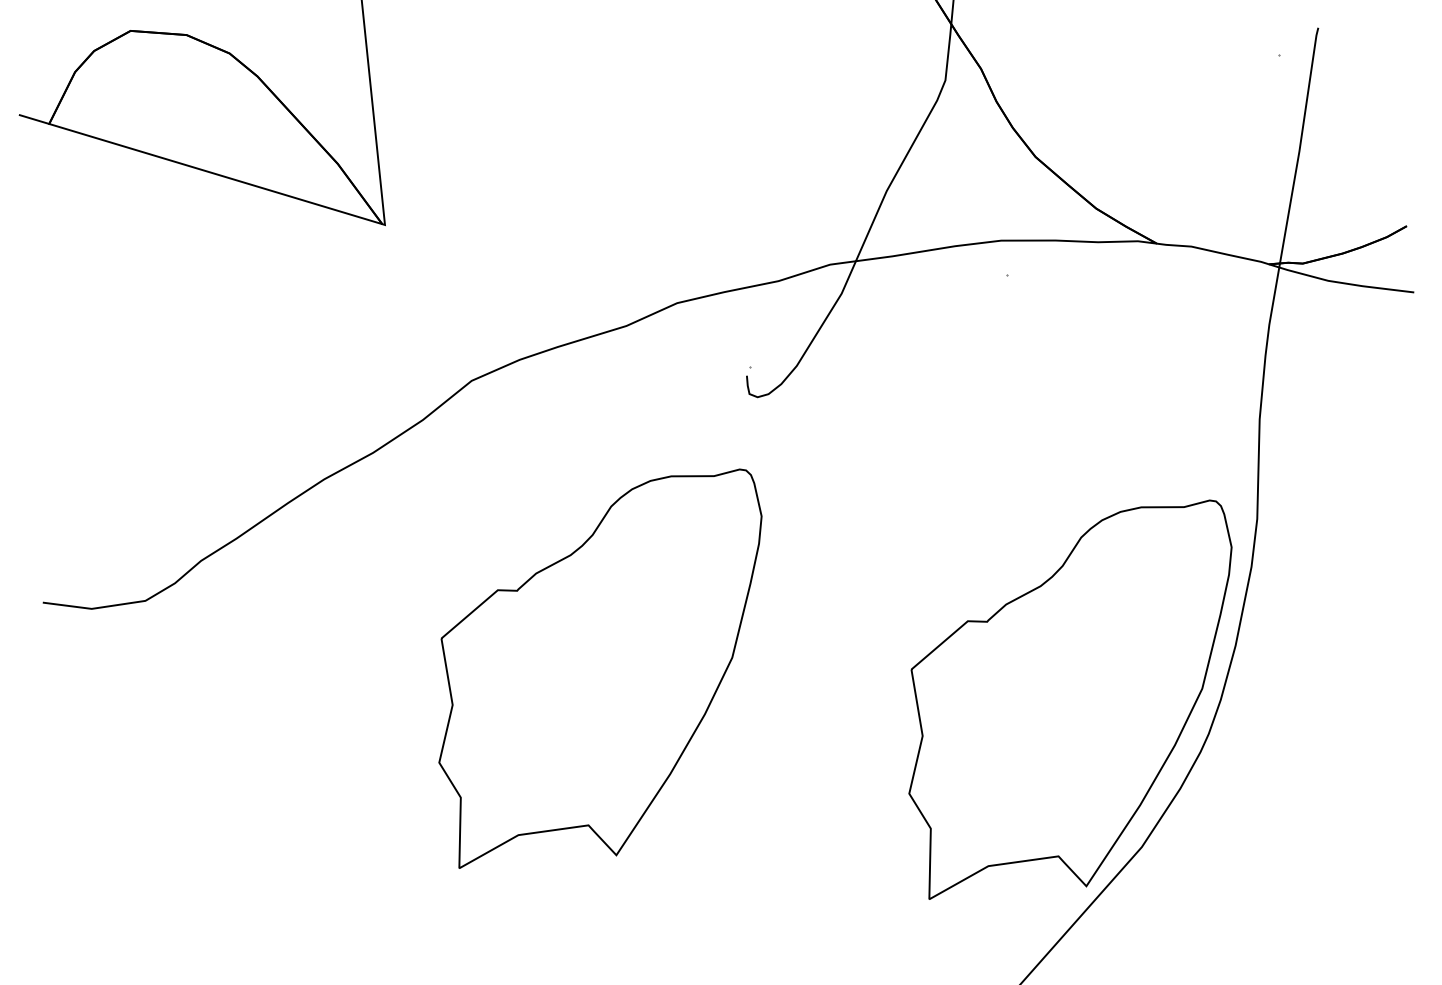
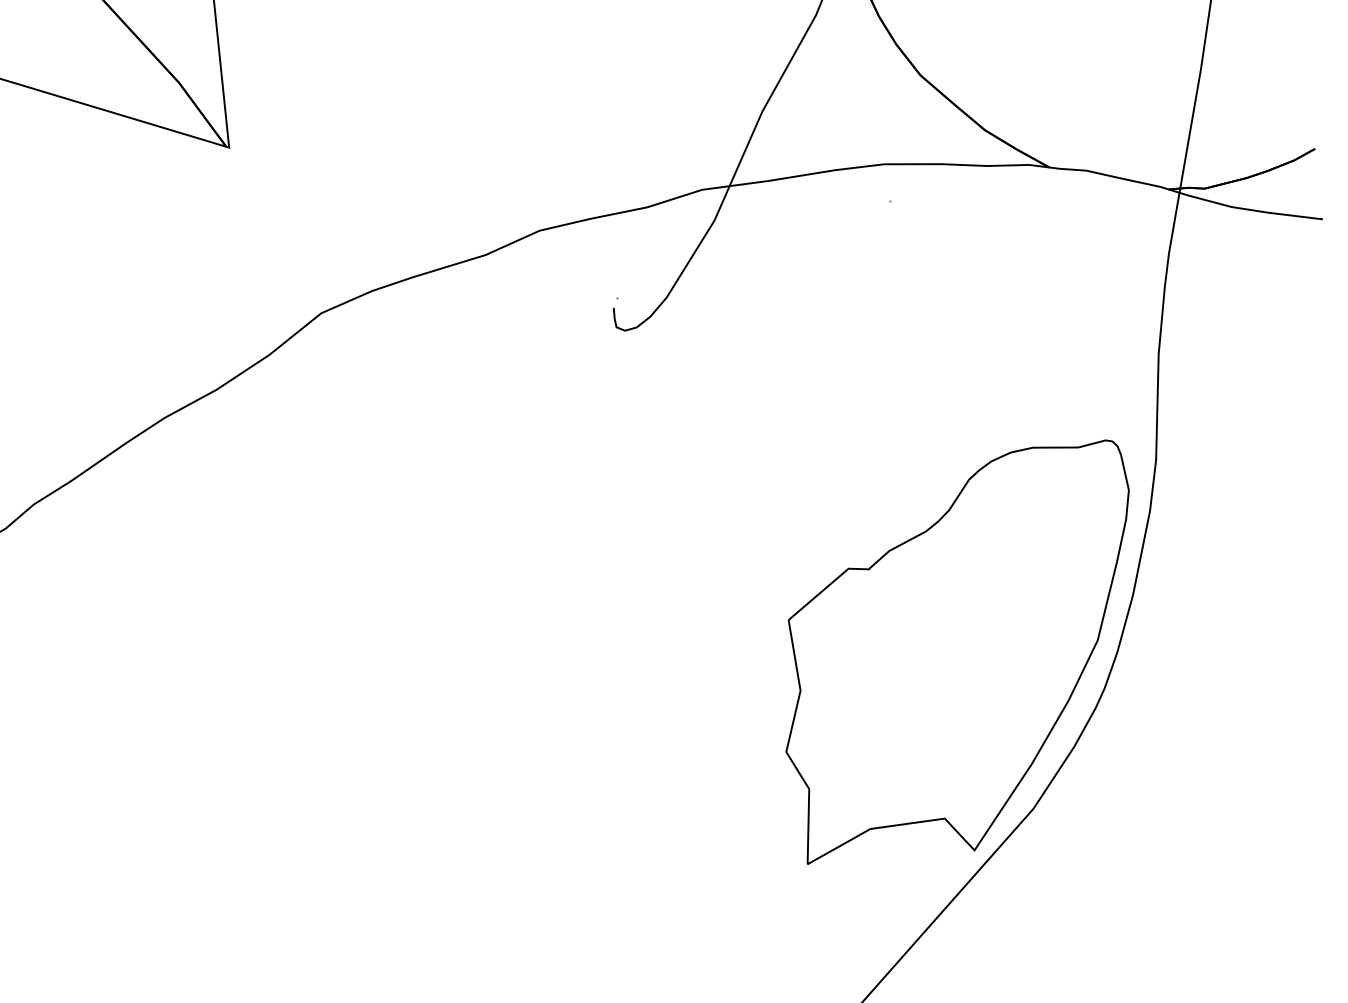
part: (600, 668) -> (458, 618), removed

